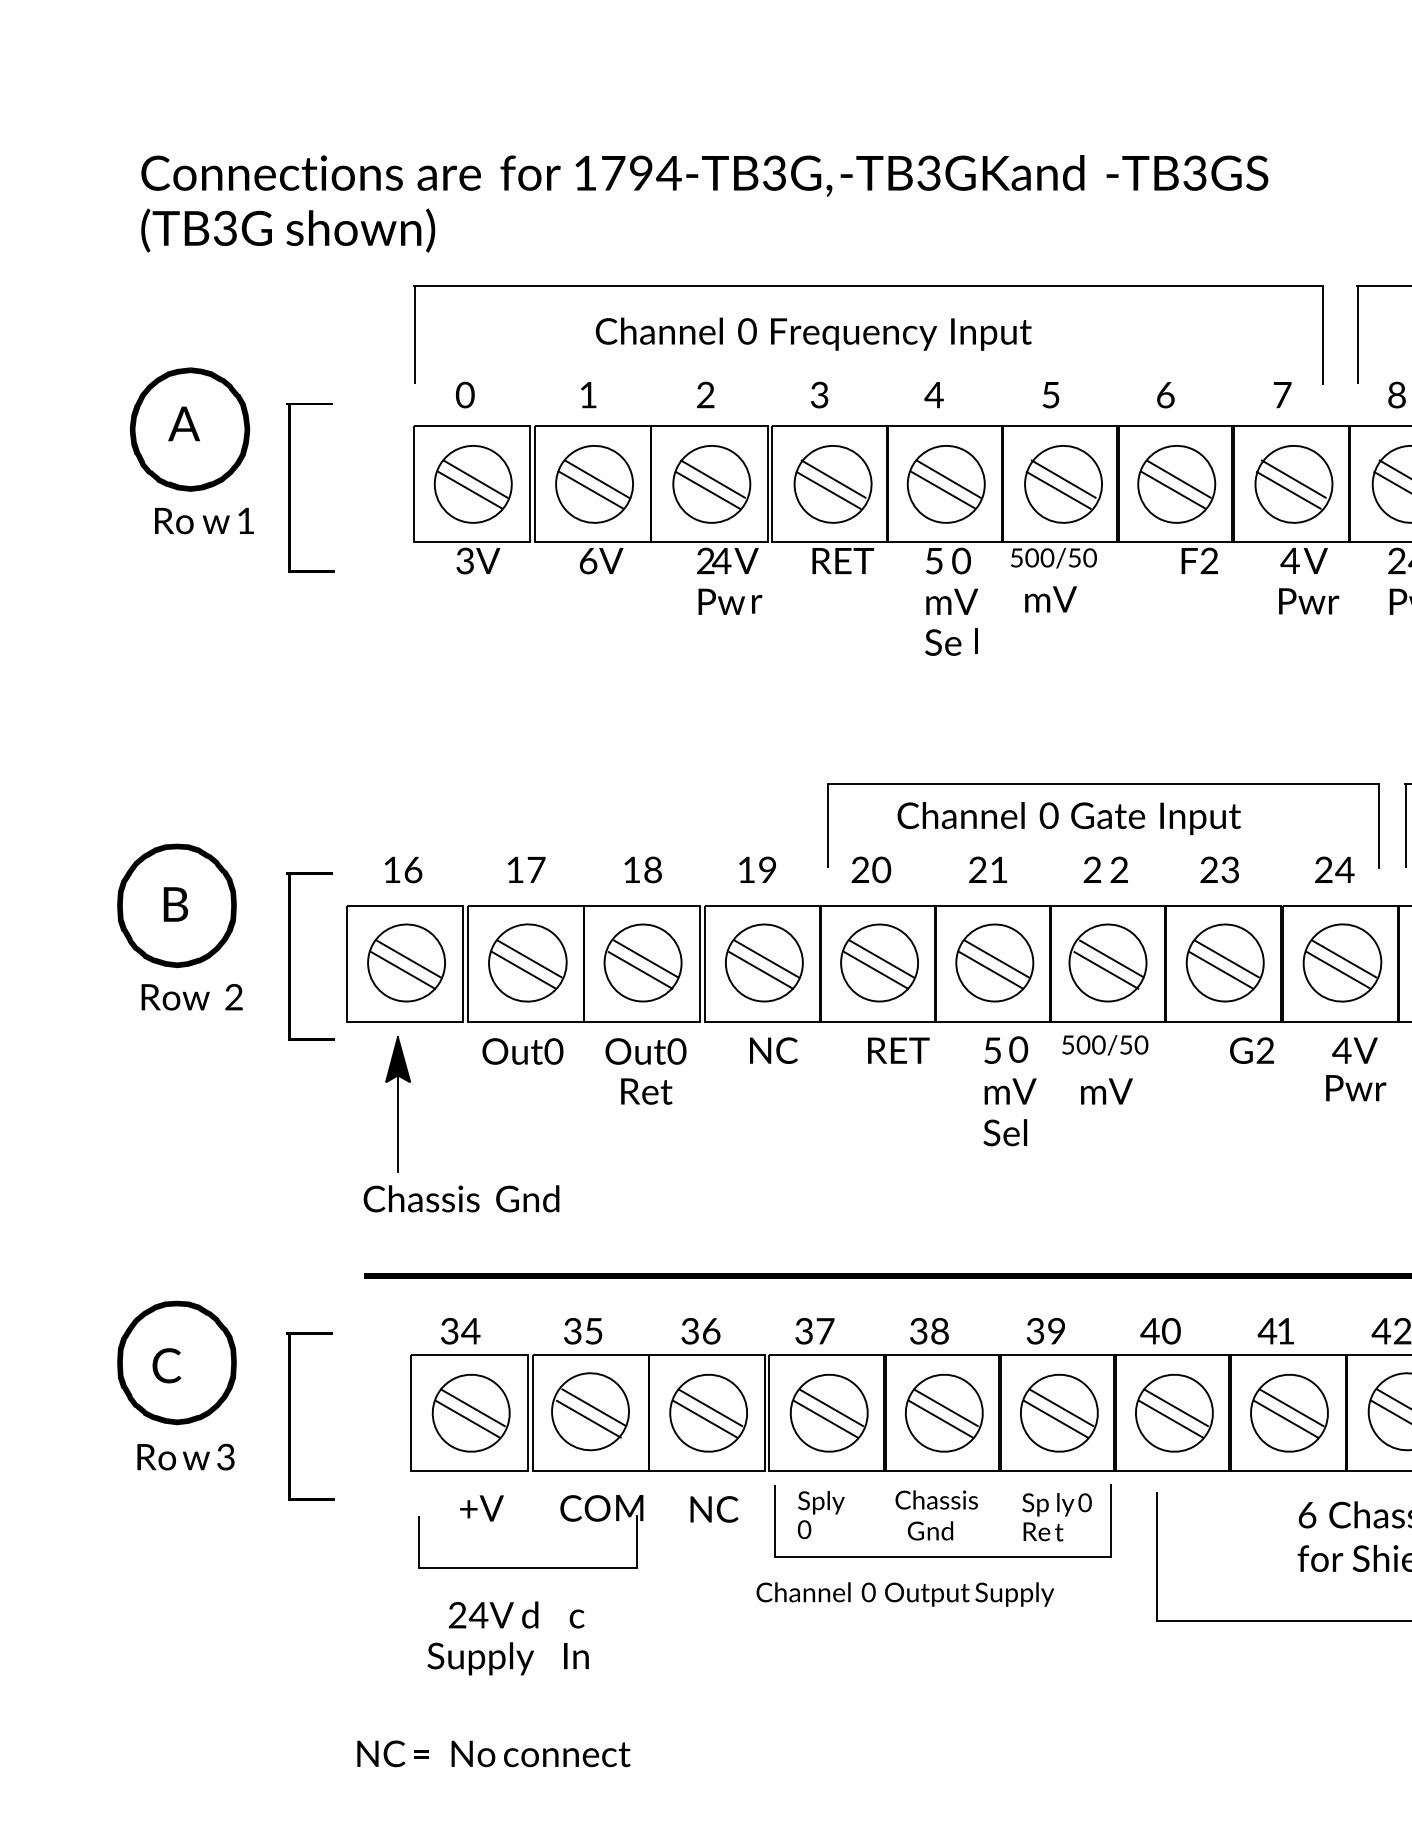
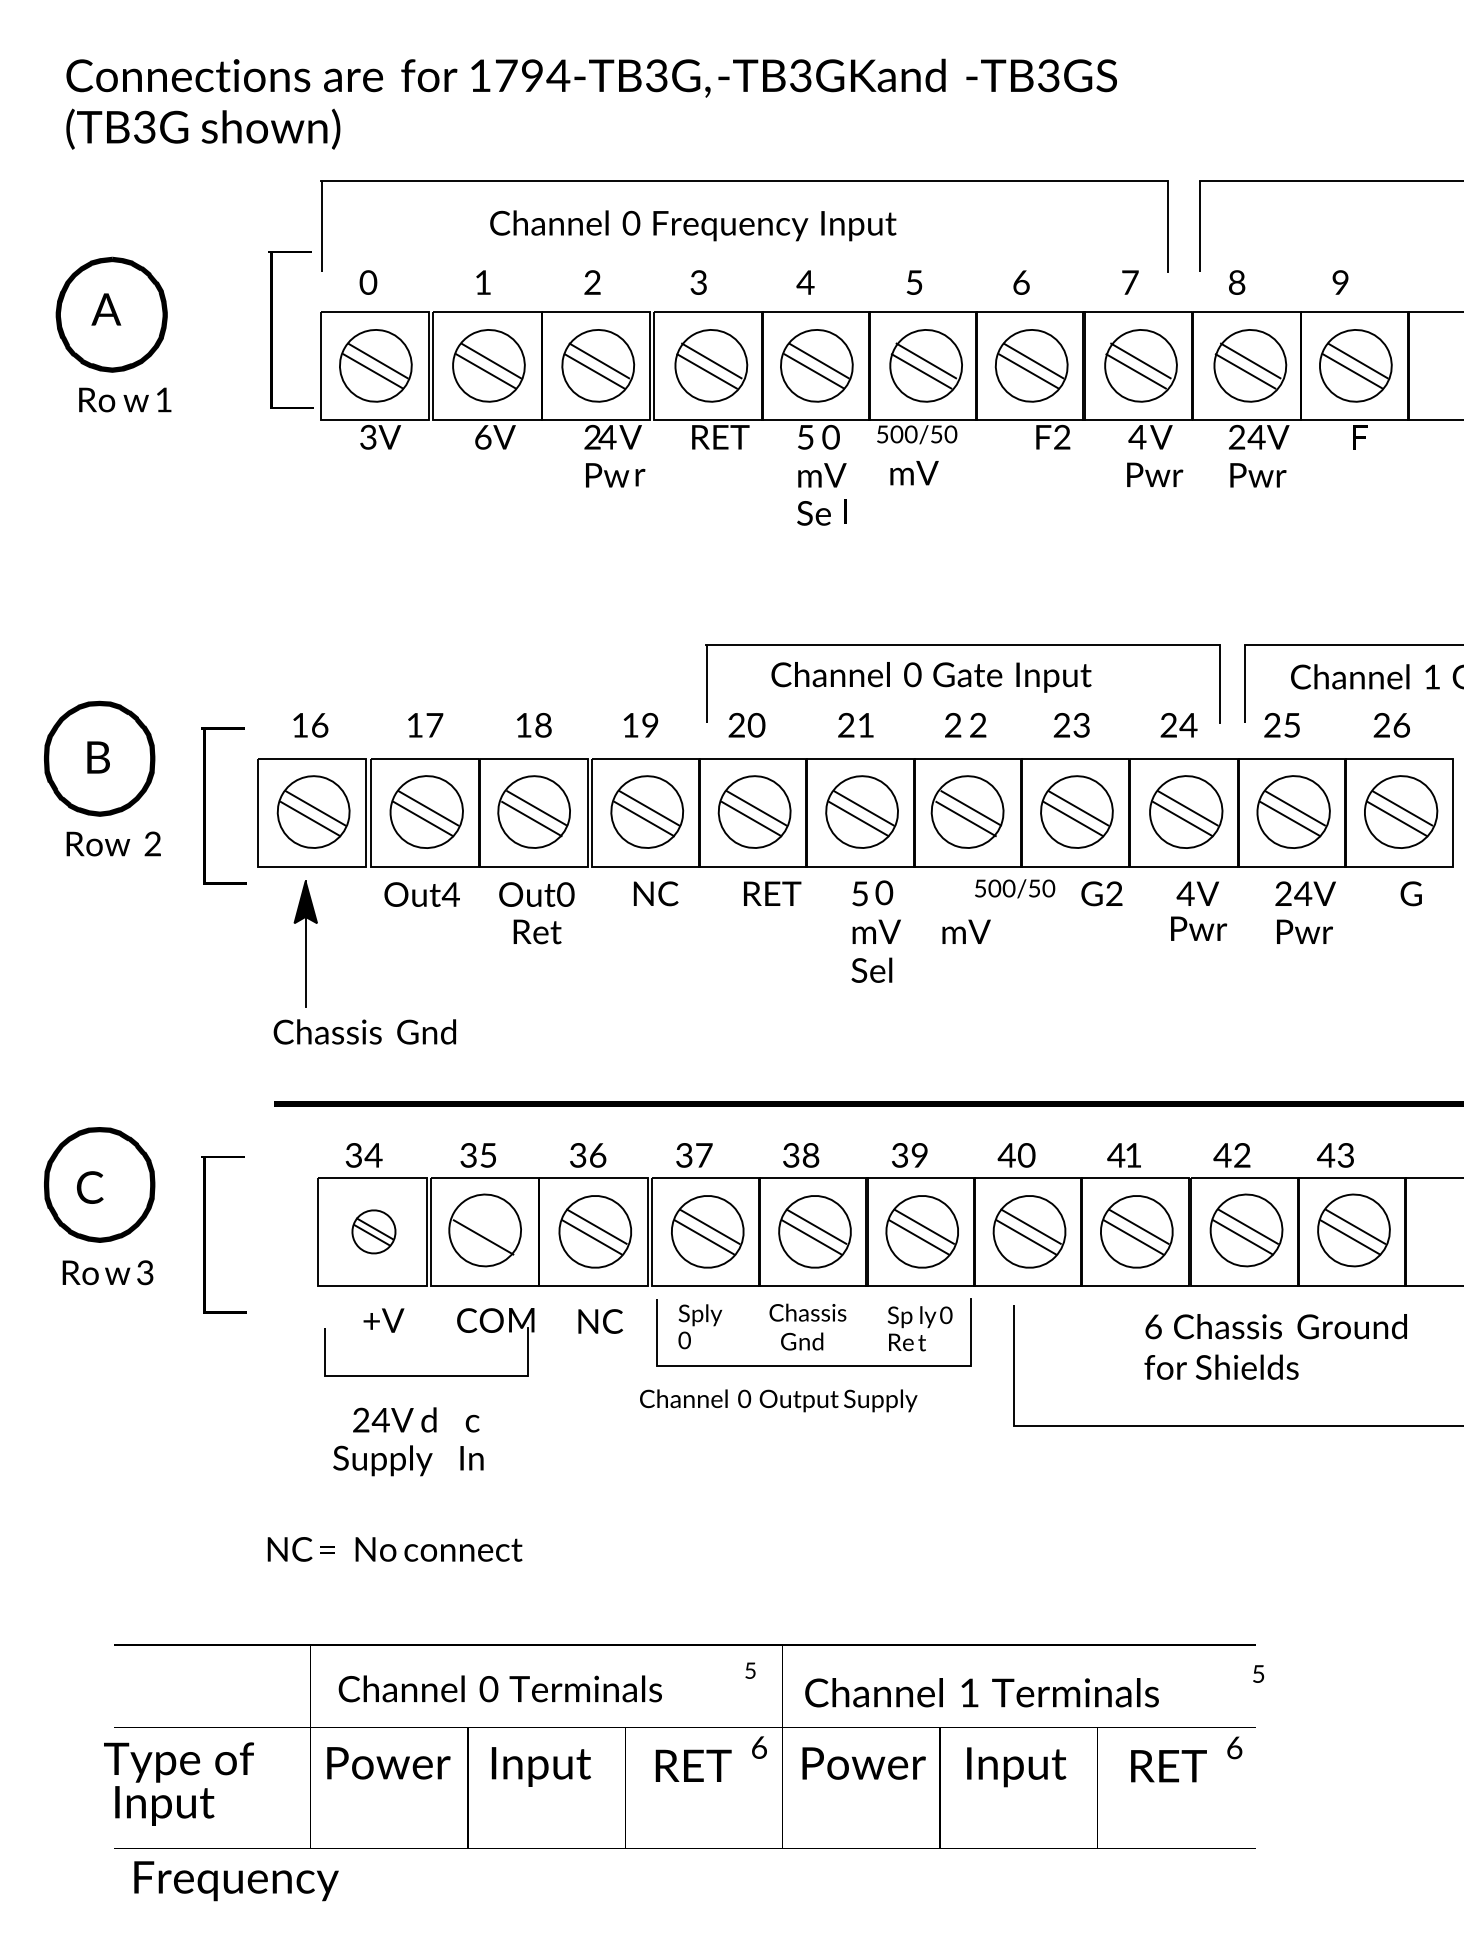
part: (290, 487) -> (272, 329), moved
text: (1105, 1044) -> (1015, 888), moved
text: (553, 1051) -> (450, 894), Out0 -> Out4
line: (594, 1407) -> (488, 1226), removed
part: (470, 1412) -> (373, 1231), size x0.6

